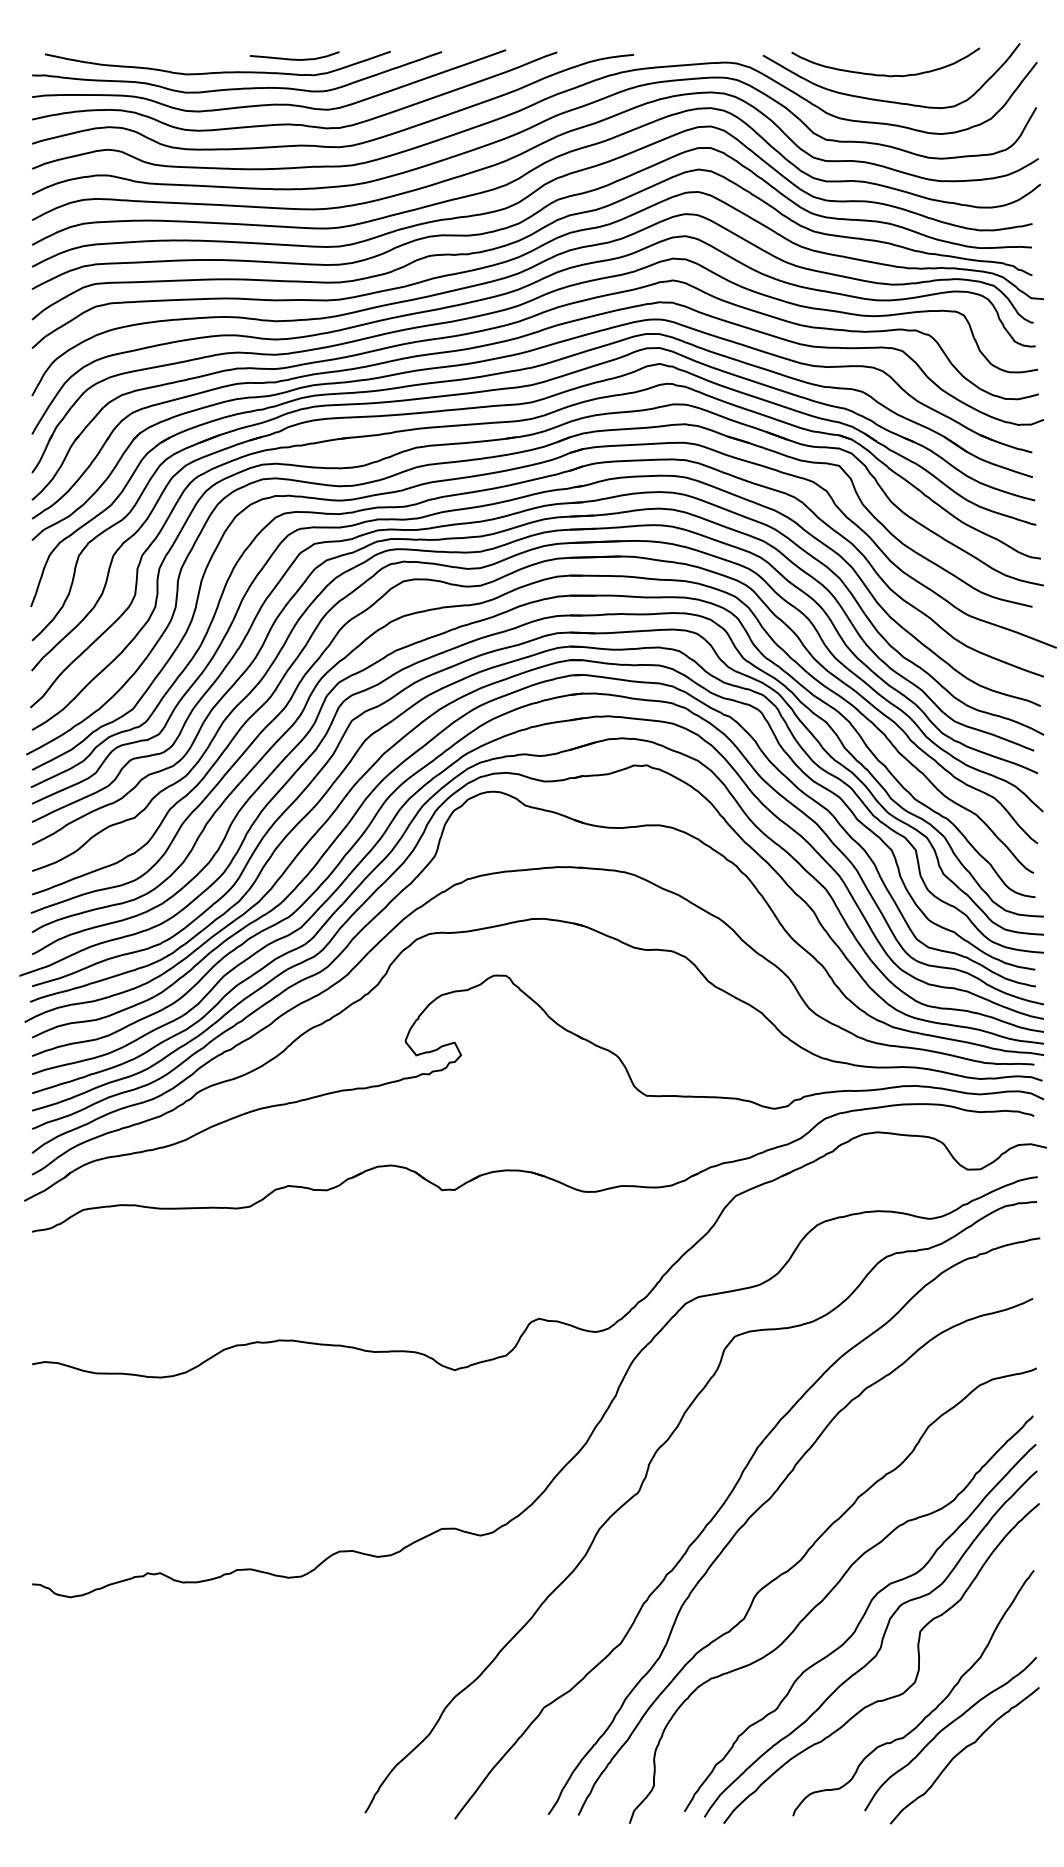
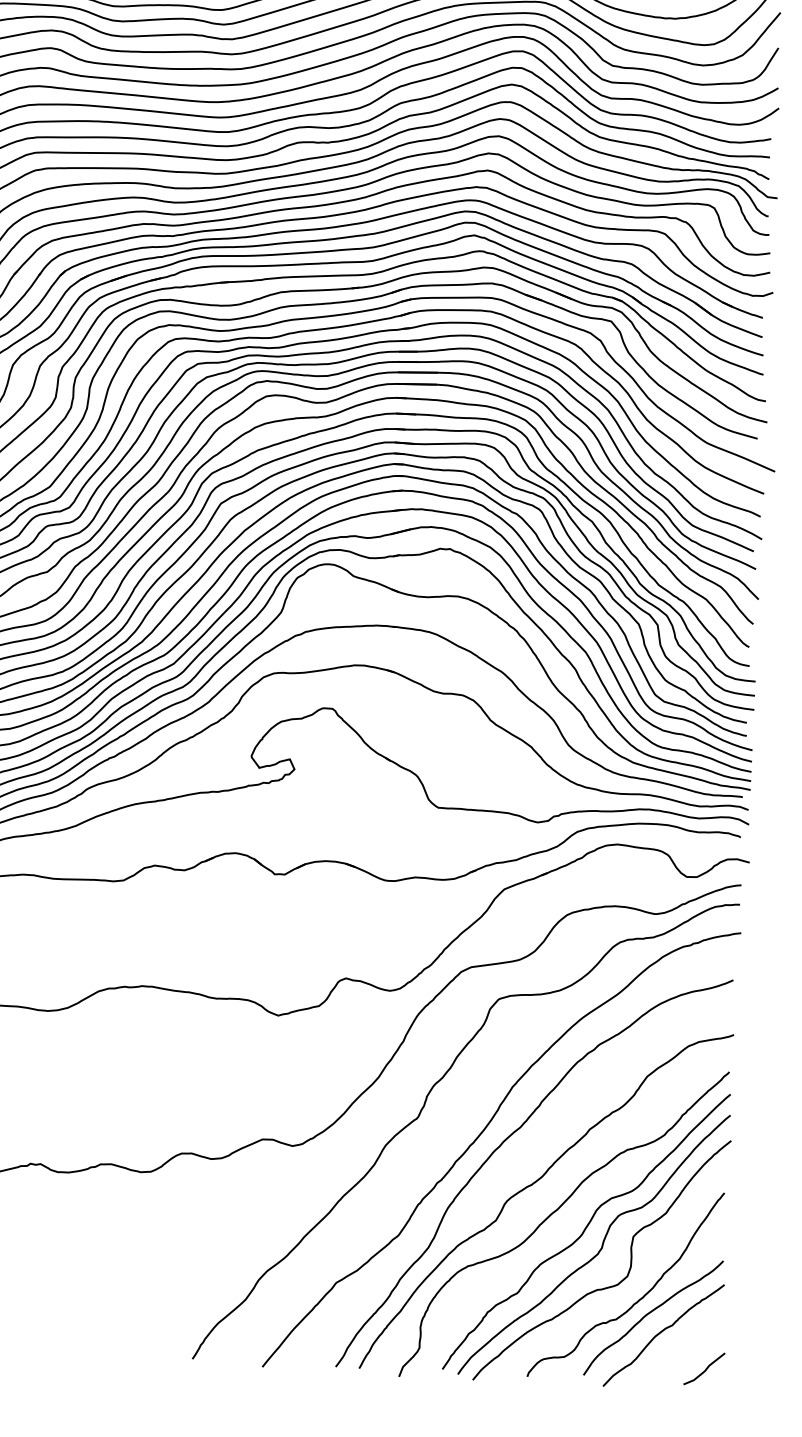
curve: (1019, 1796) -> (705, 1369), added

